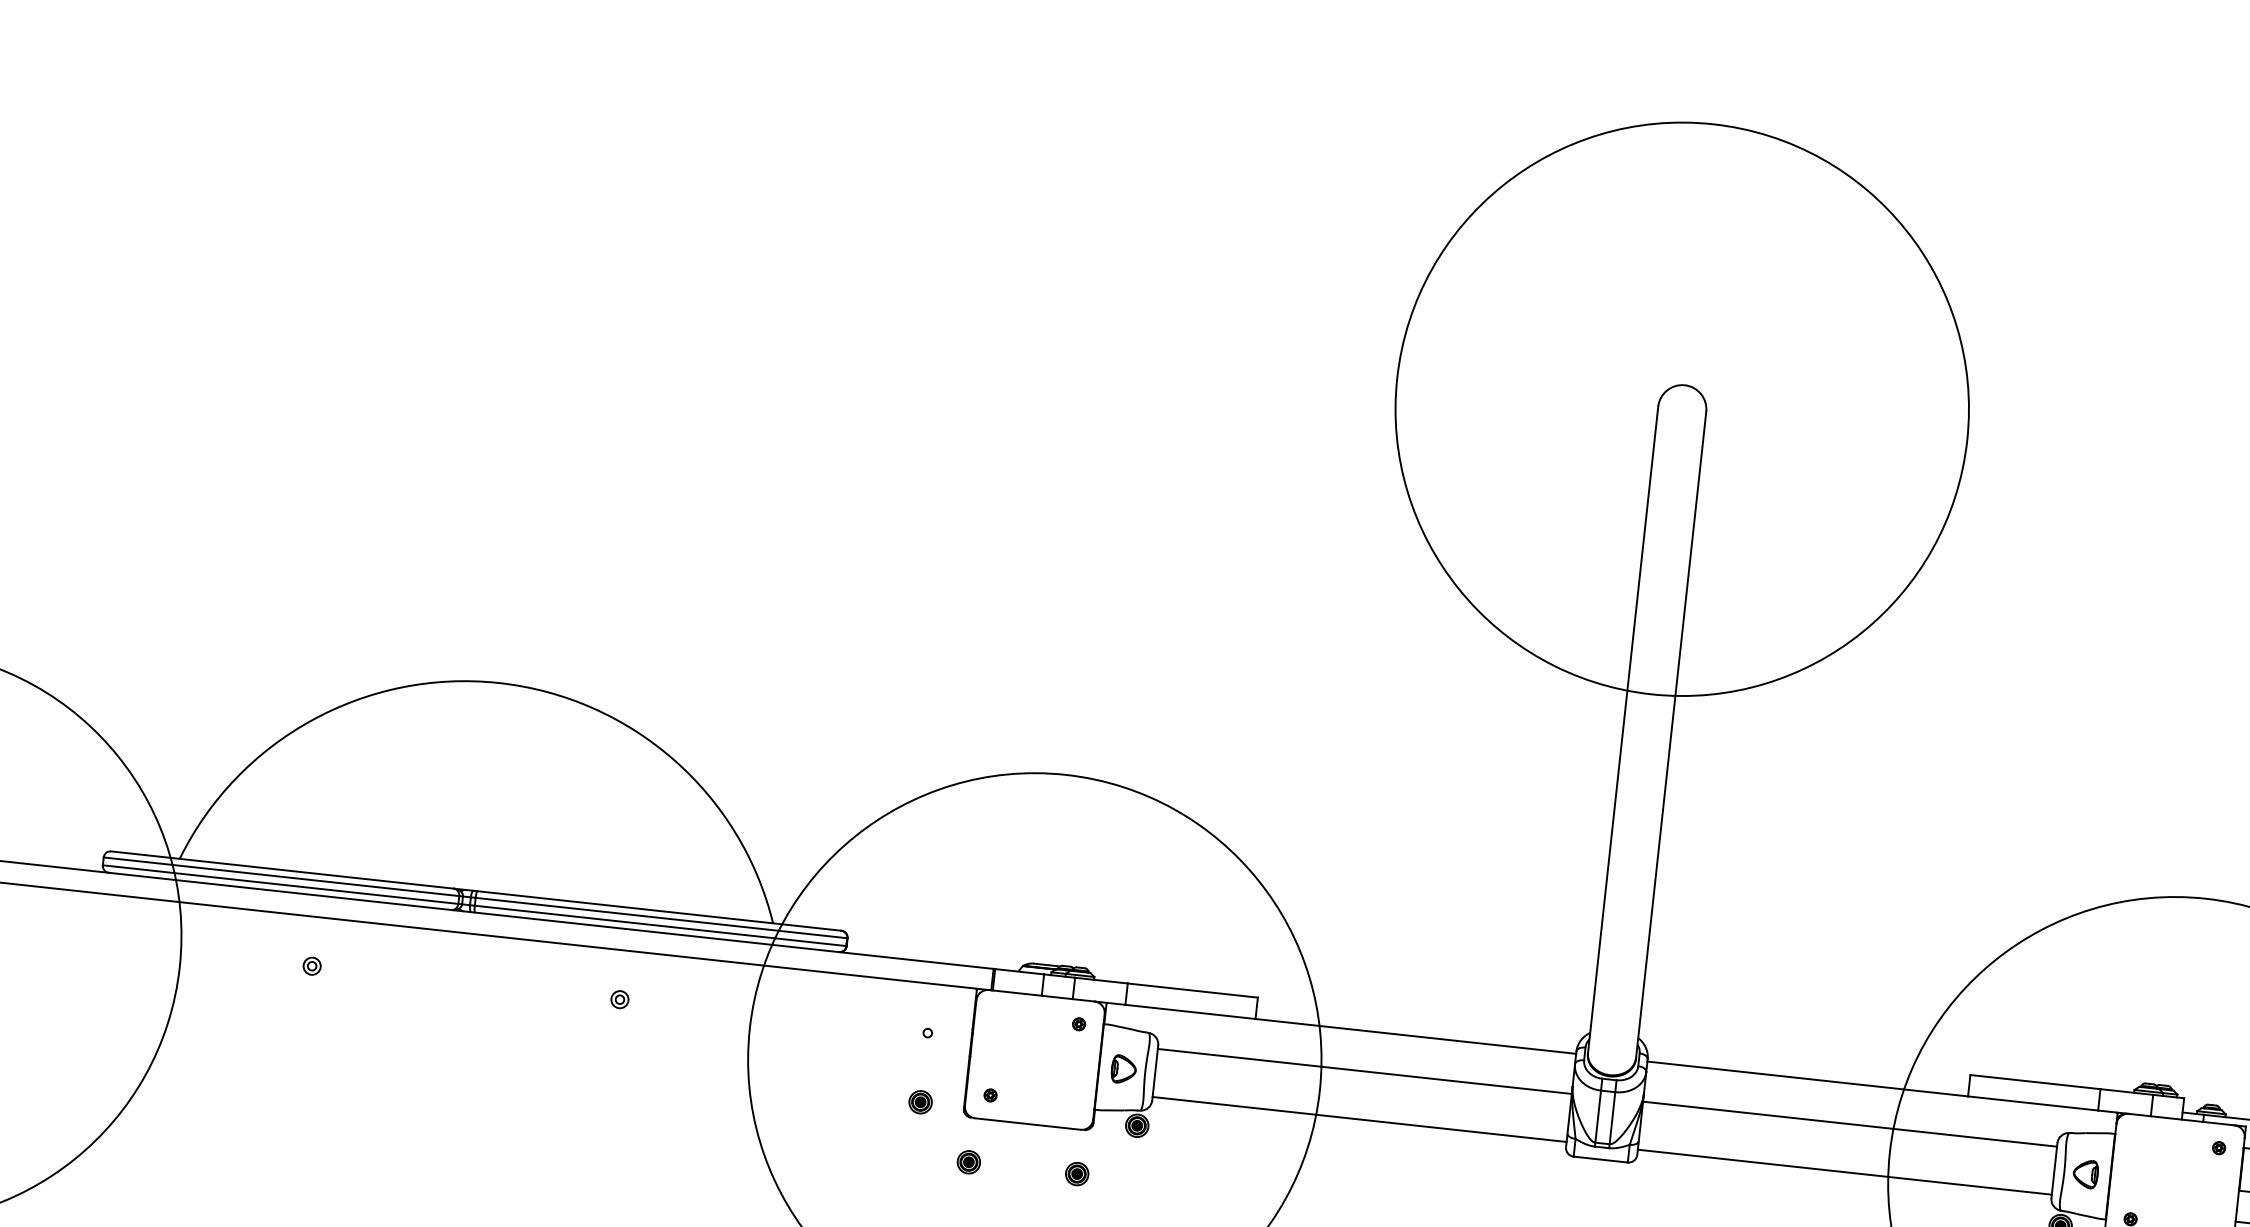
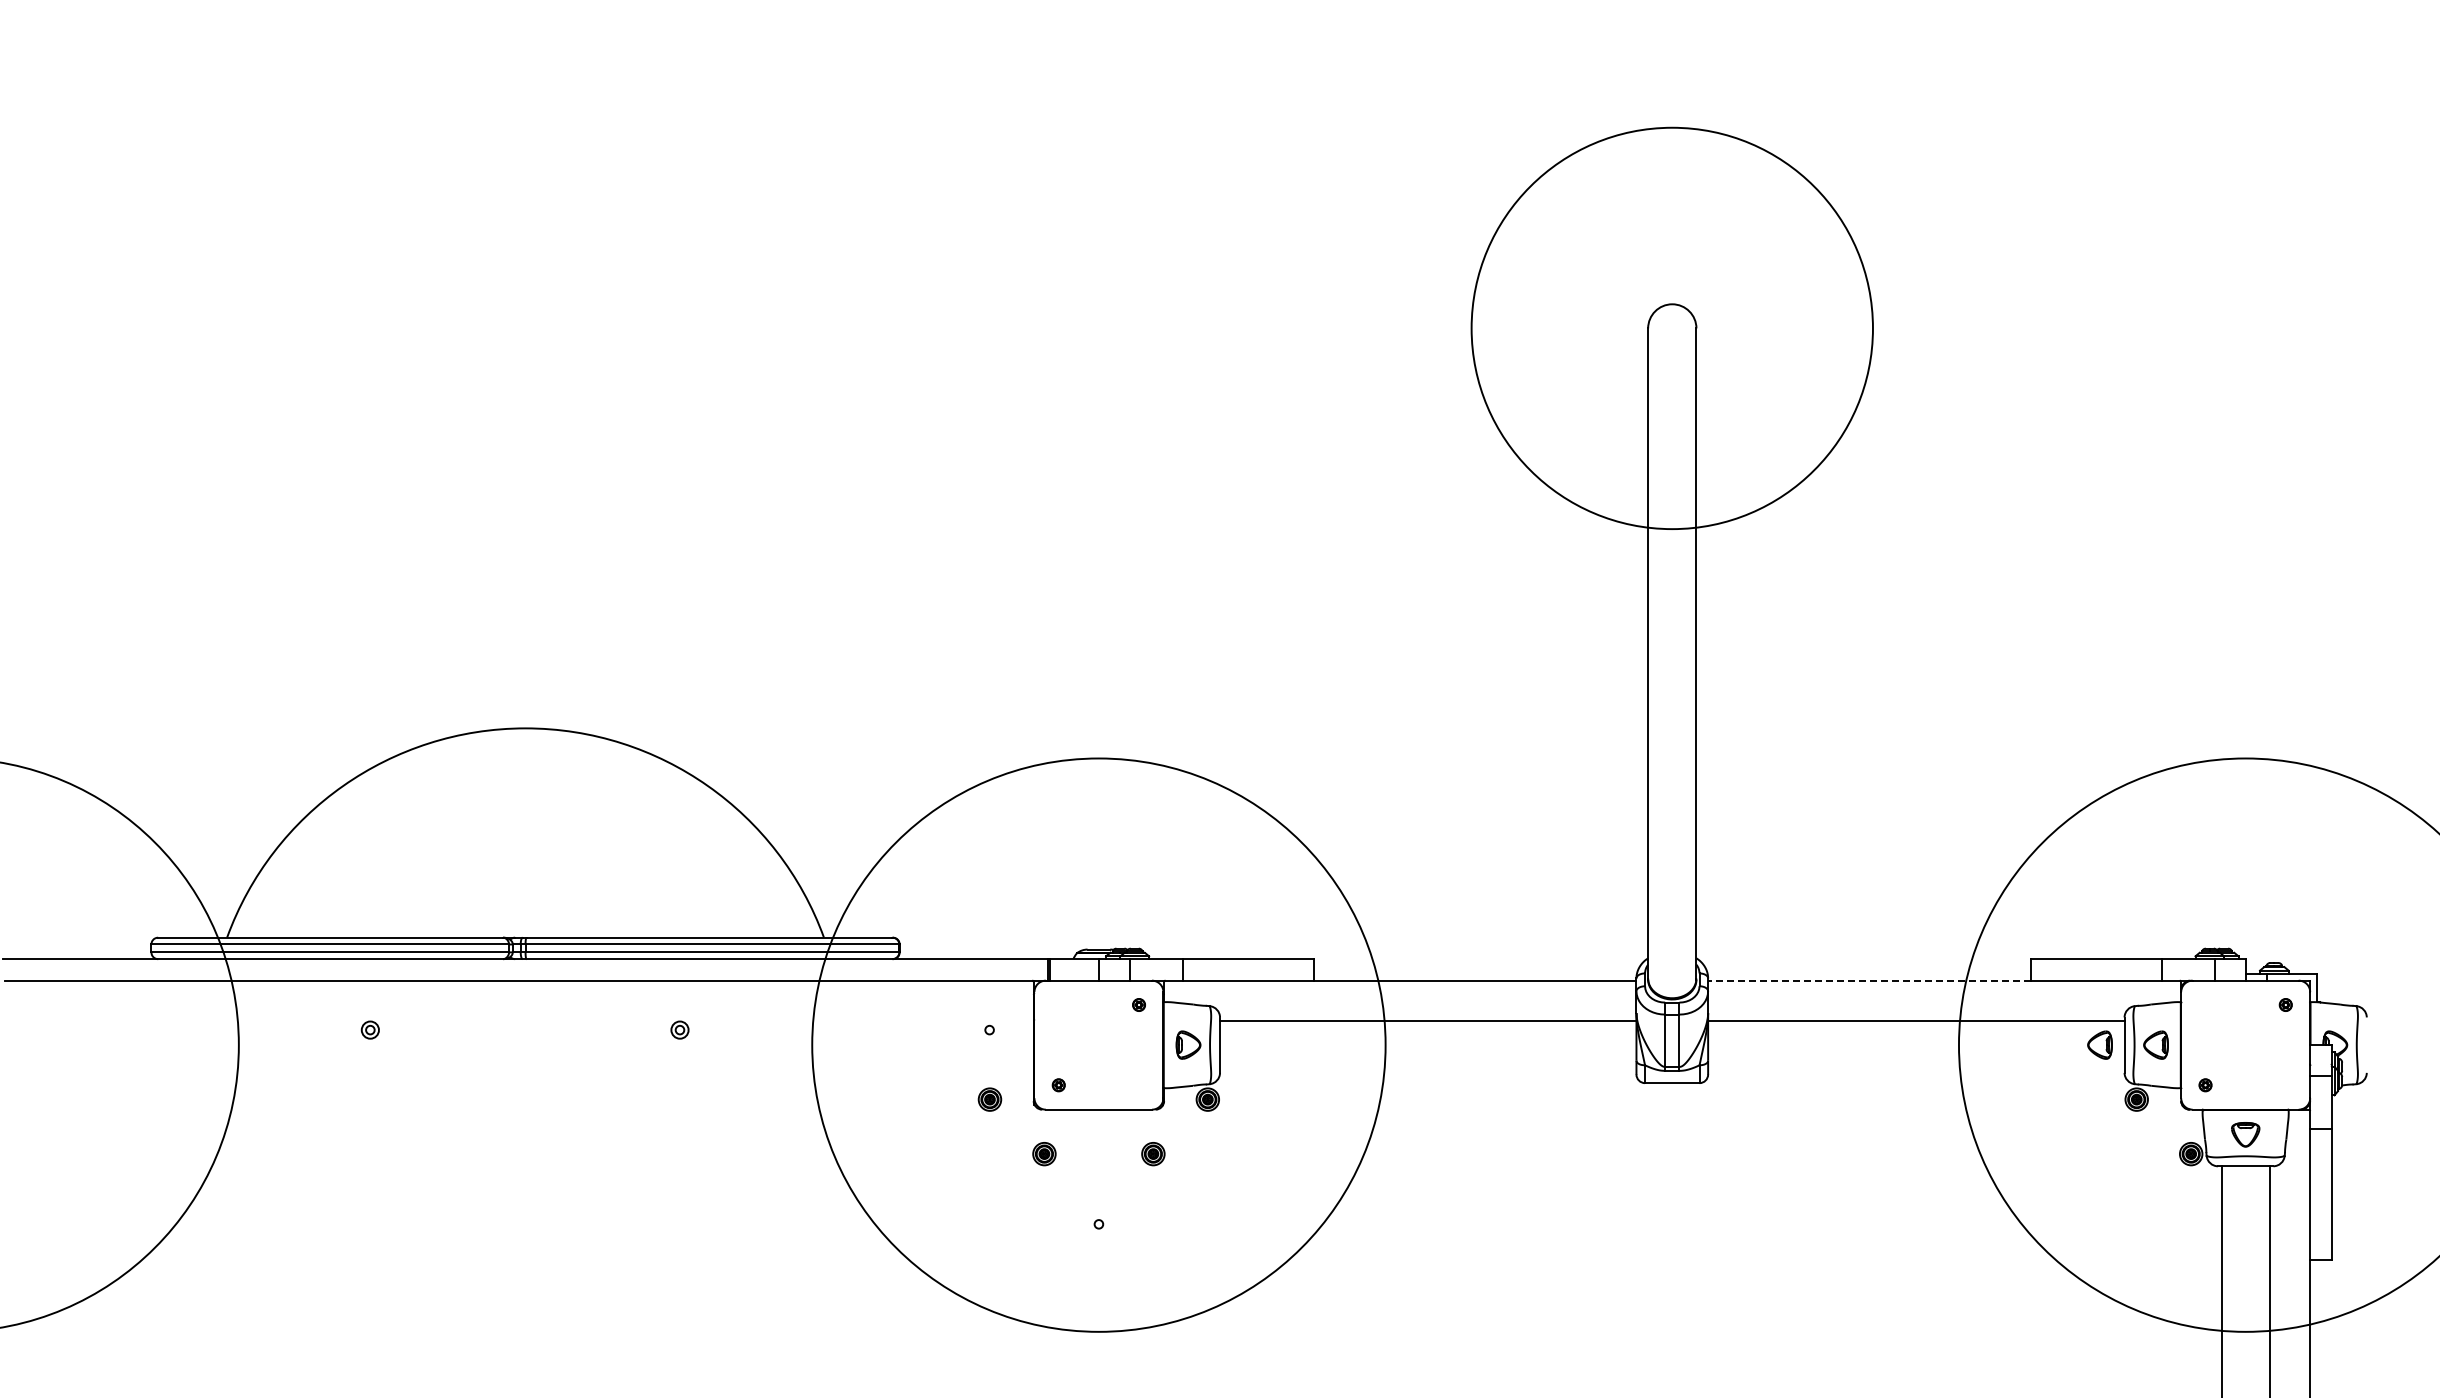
circle: (1681, 409) -> (1671, 328), size x0.7
line: (1806, 1078) -> (1868, 980), solid -> dashed
line: (1359, 1119) -> (1428, 1069), removed
part: (2029, 1167) -> (2099, 1044), added
line: (1844, 1172) -> (1916, 1069), removed

